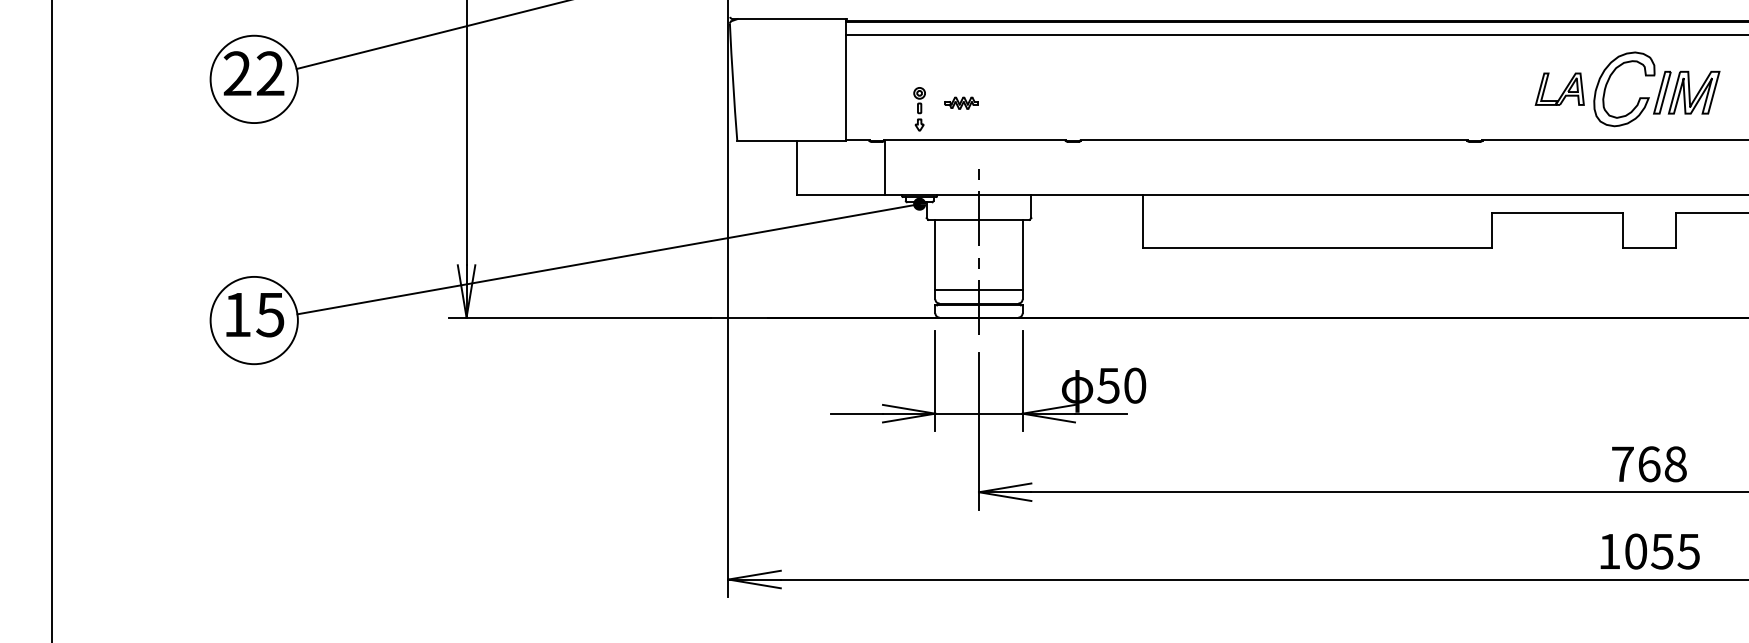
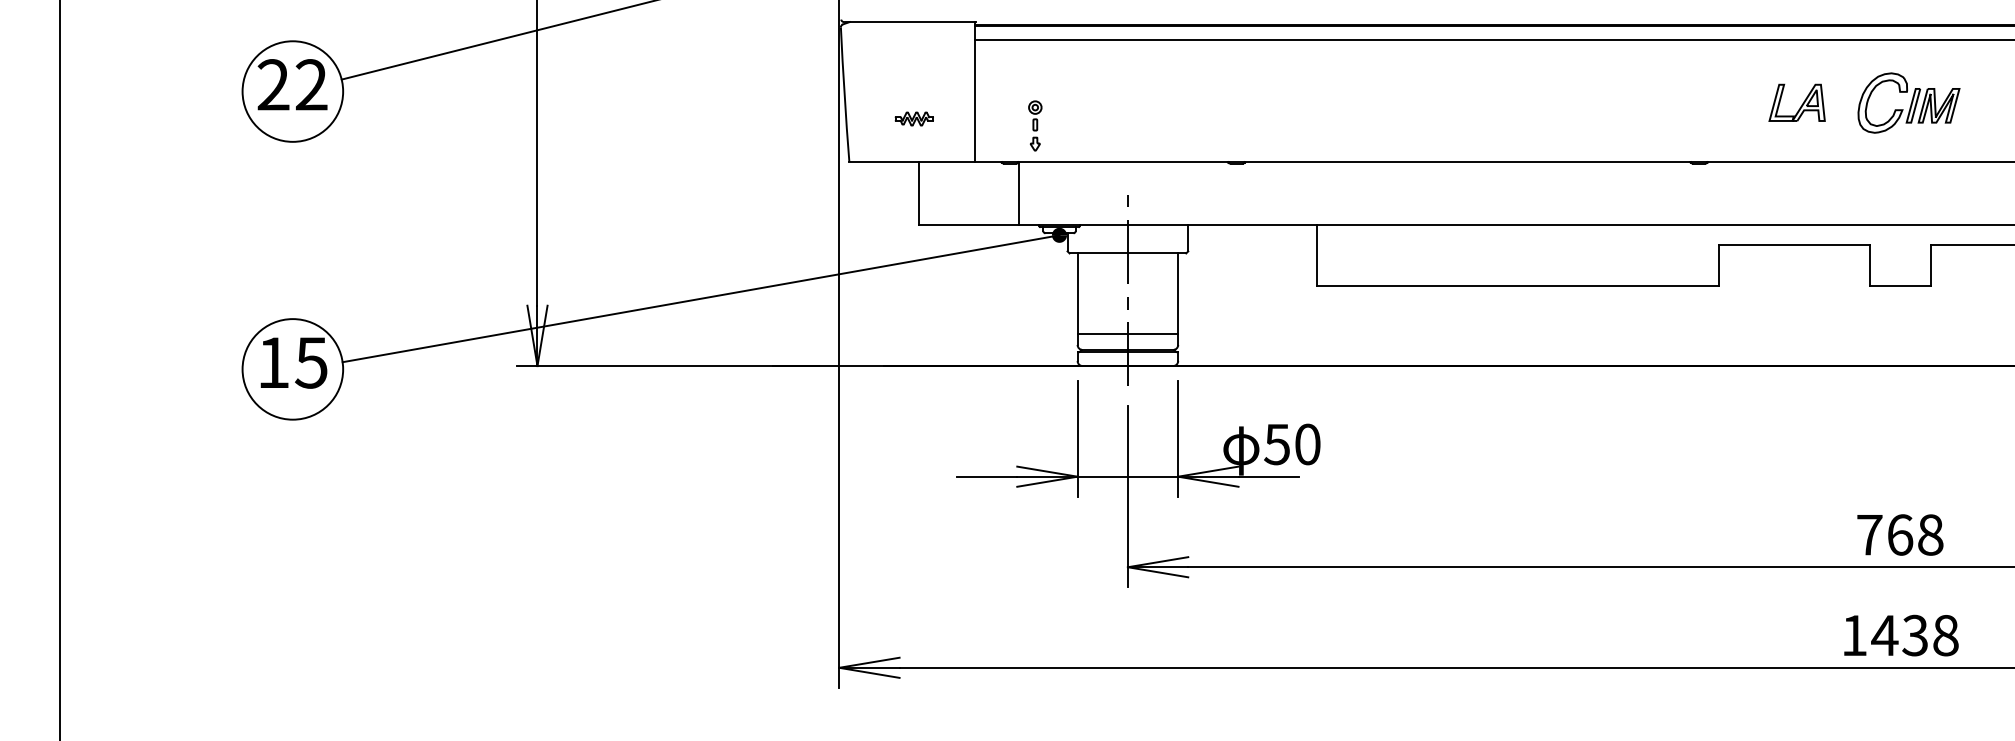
part: (1656, 89) -> (1908, 103), size x0.7
part: (961, 102) -> (914, 118), moved
part: (919, 109) -> (1035, 126), moved
text: (1662, 551) -> (1915, 635), 1055 -> 1438

